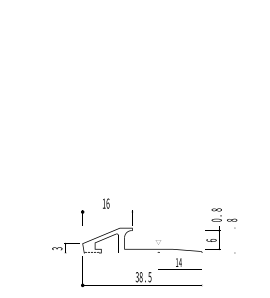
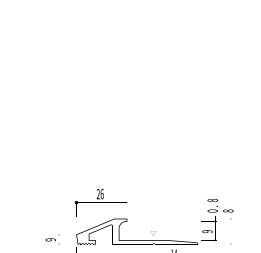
text: (103, 203) -> (97, 193), 16 -> 26
text: (211, 240) -> (207, 231), 6 -> 9
text: (57, 248) -> (50, 239), 3 -> 9

